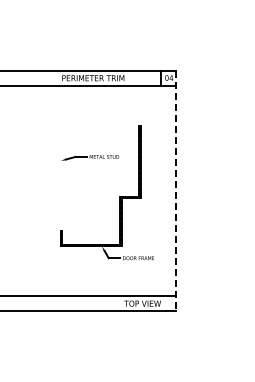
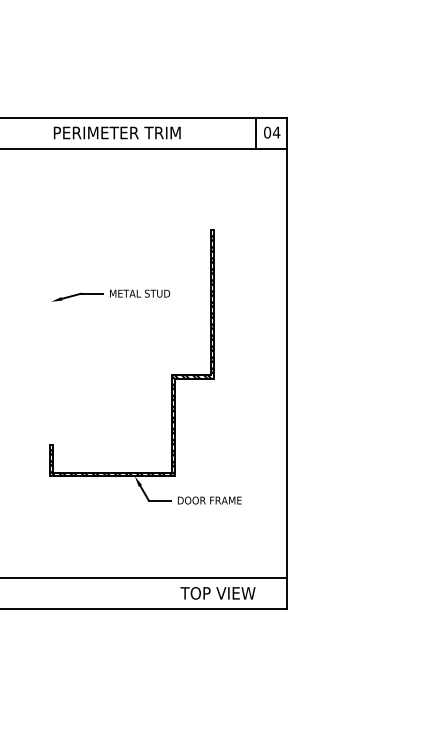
line: (176, 191) -> (287, 364), dashed -> solid

